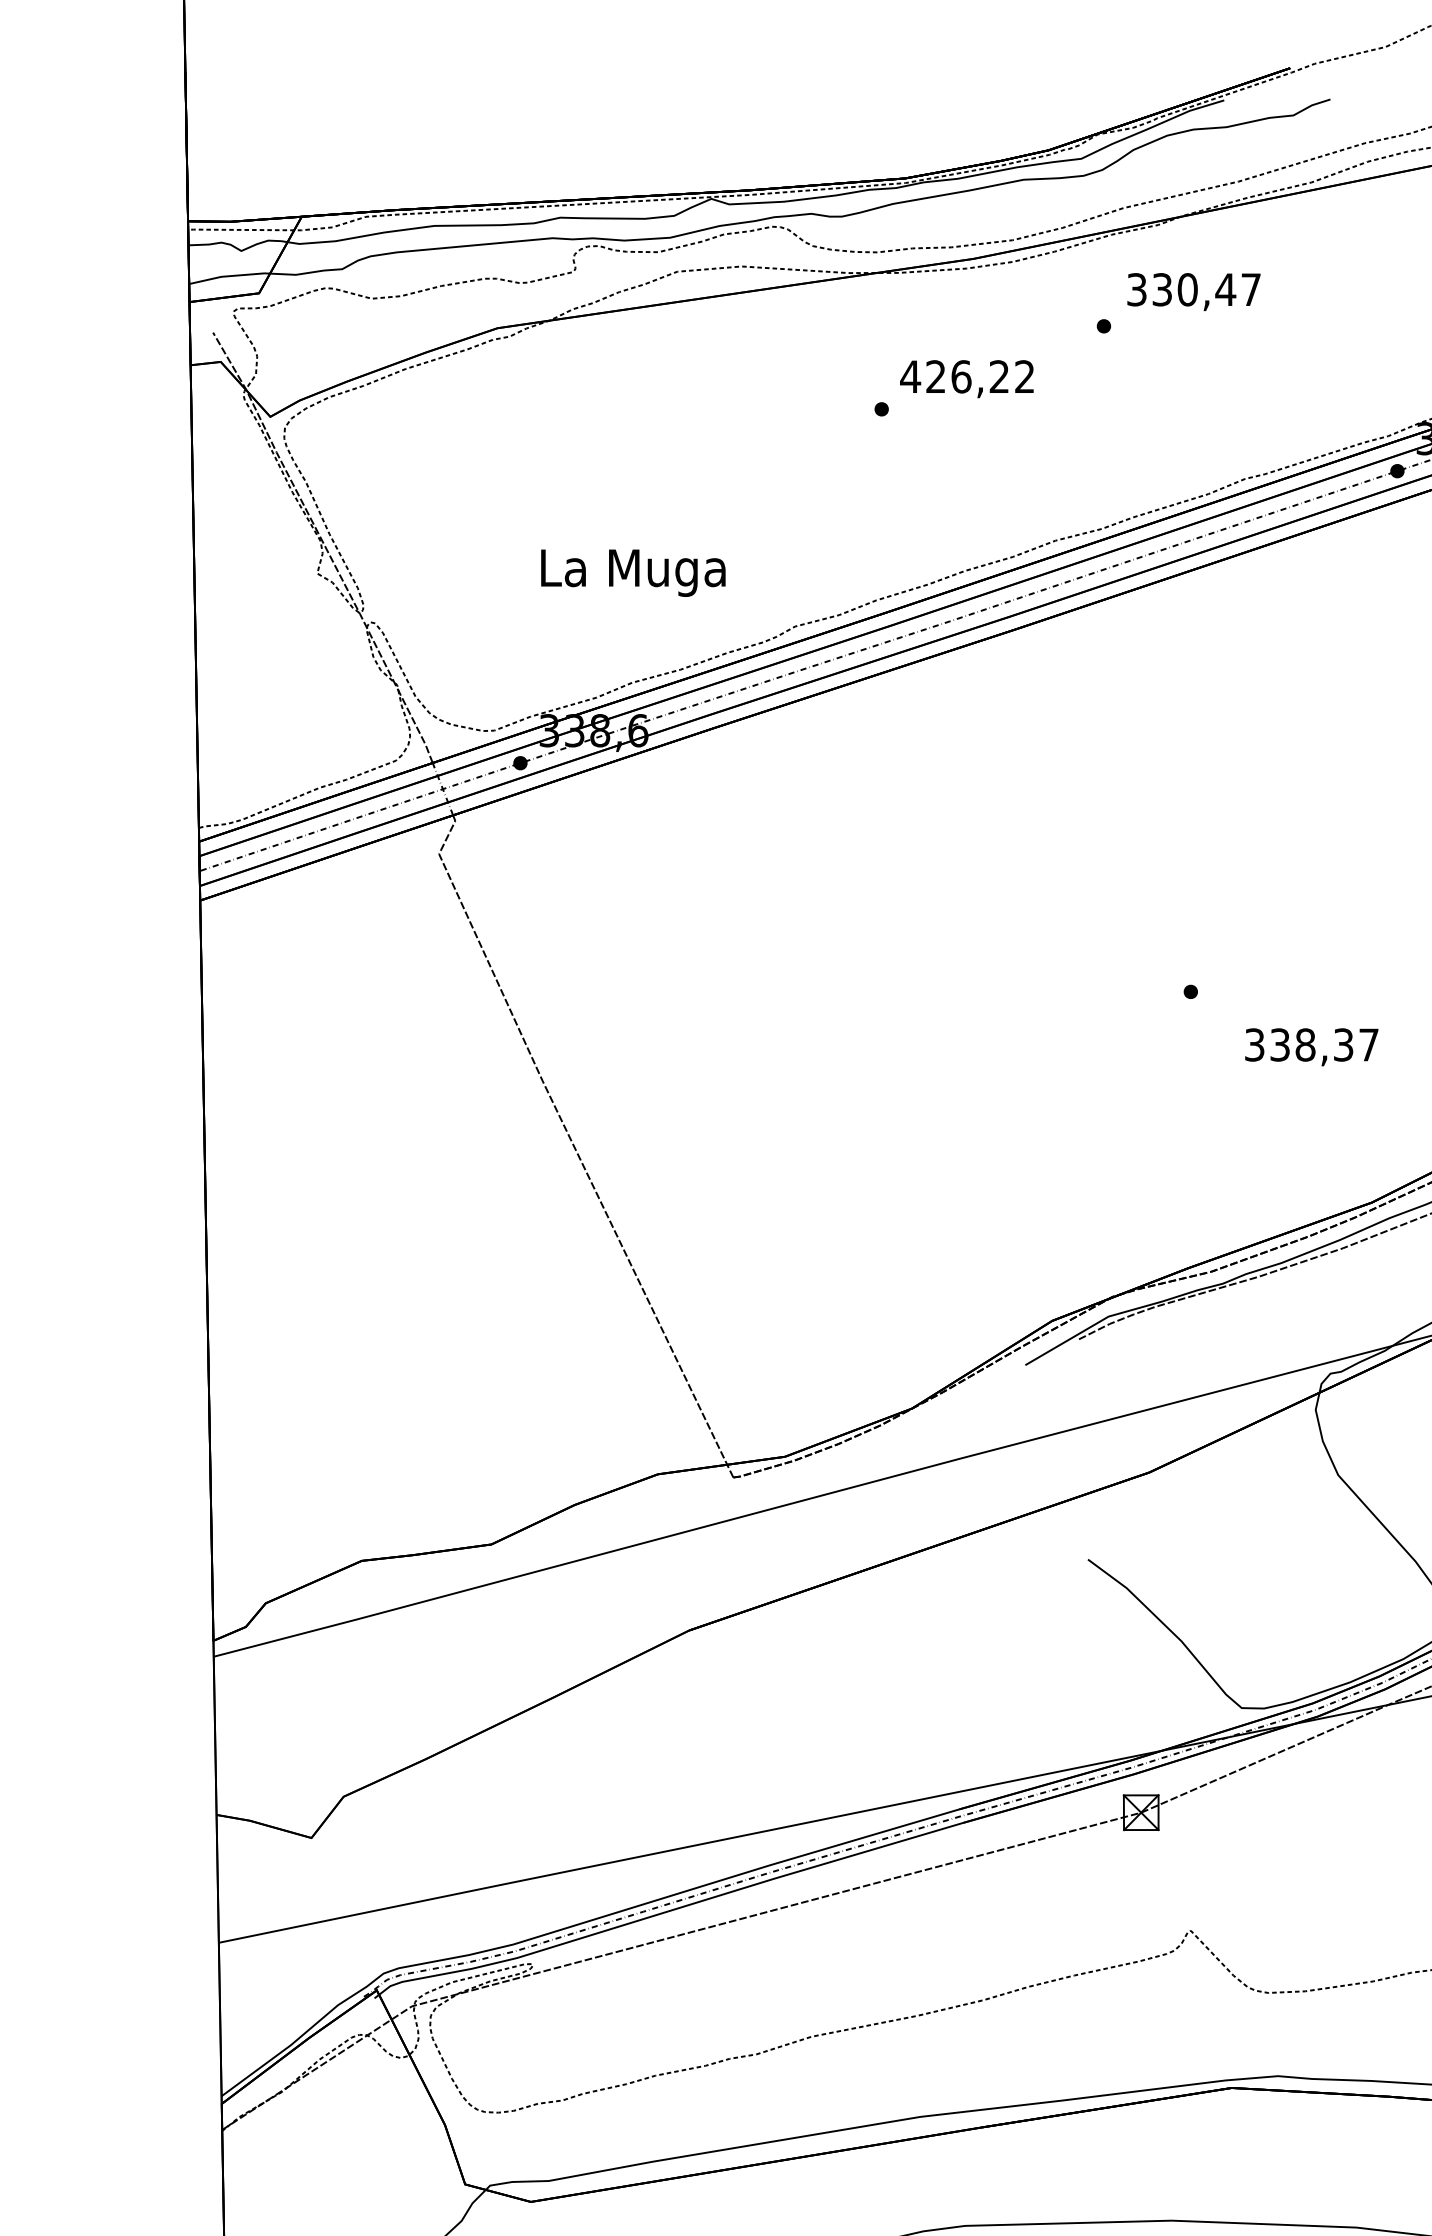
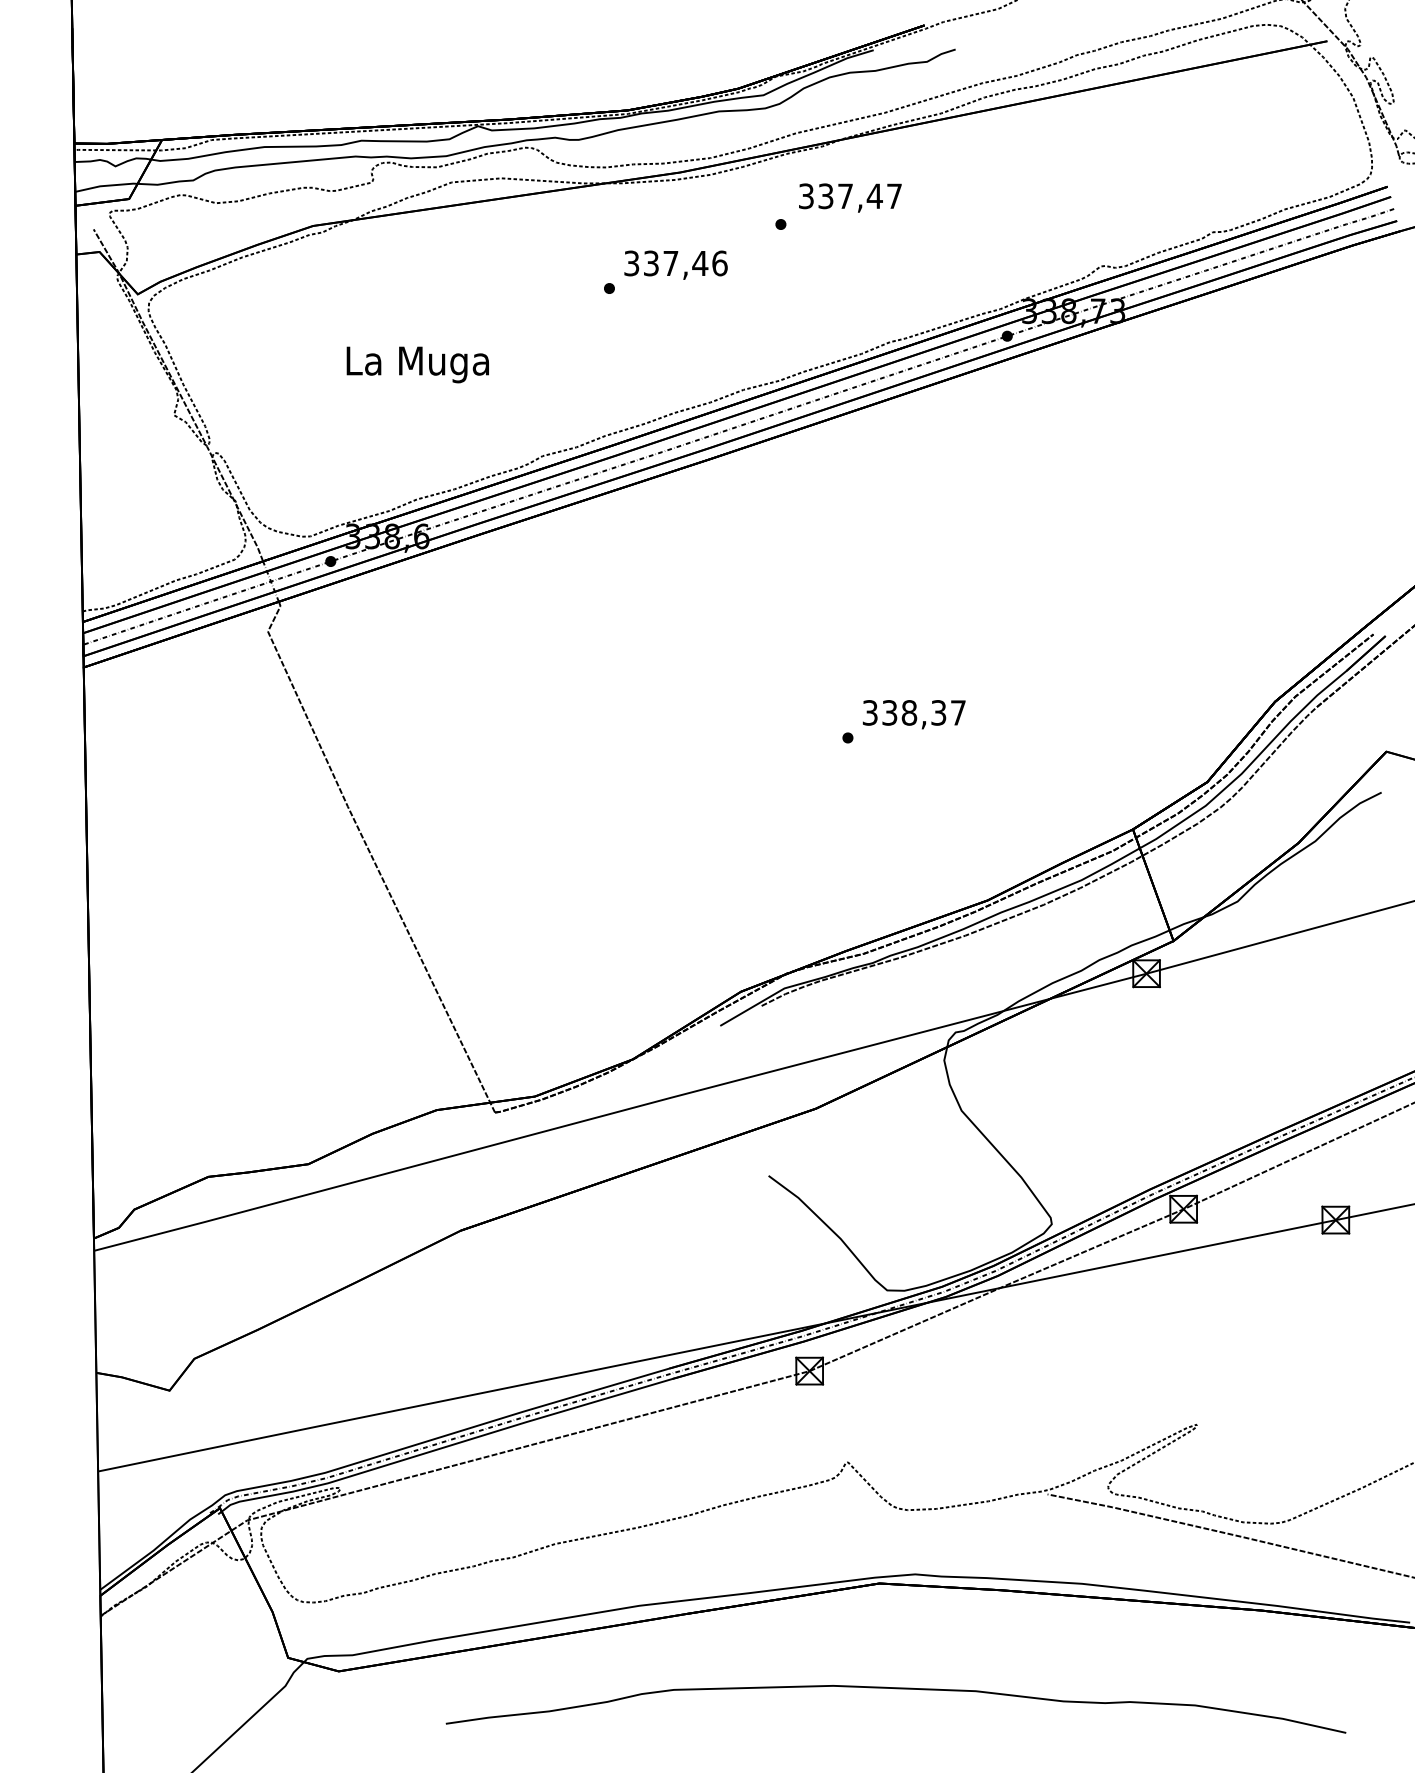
text: (1187, 290) -> (845, 196), 330,47 -> 337,47
text: (967, 376) -> (675, 263), 426,22 -> 337,46
text: (632, 572) -> (417, 364), moved
text: (1310, 1047) -> (913, 714), moved

